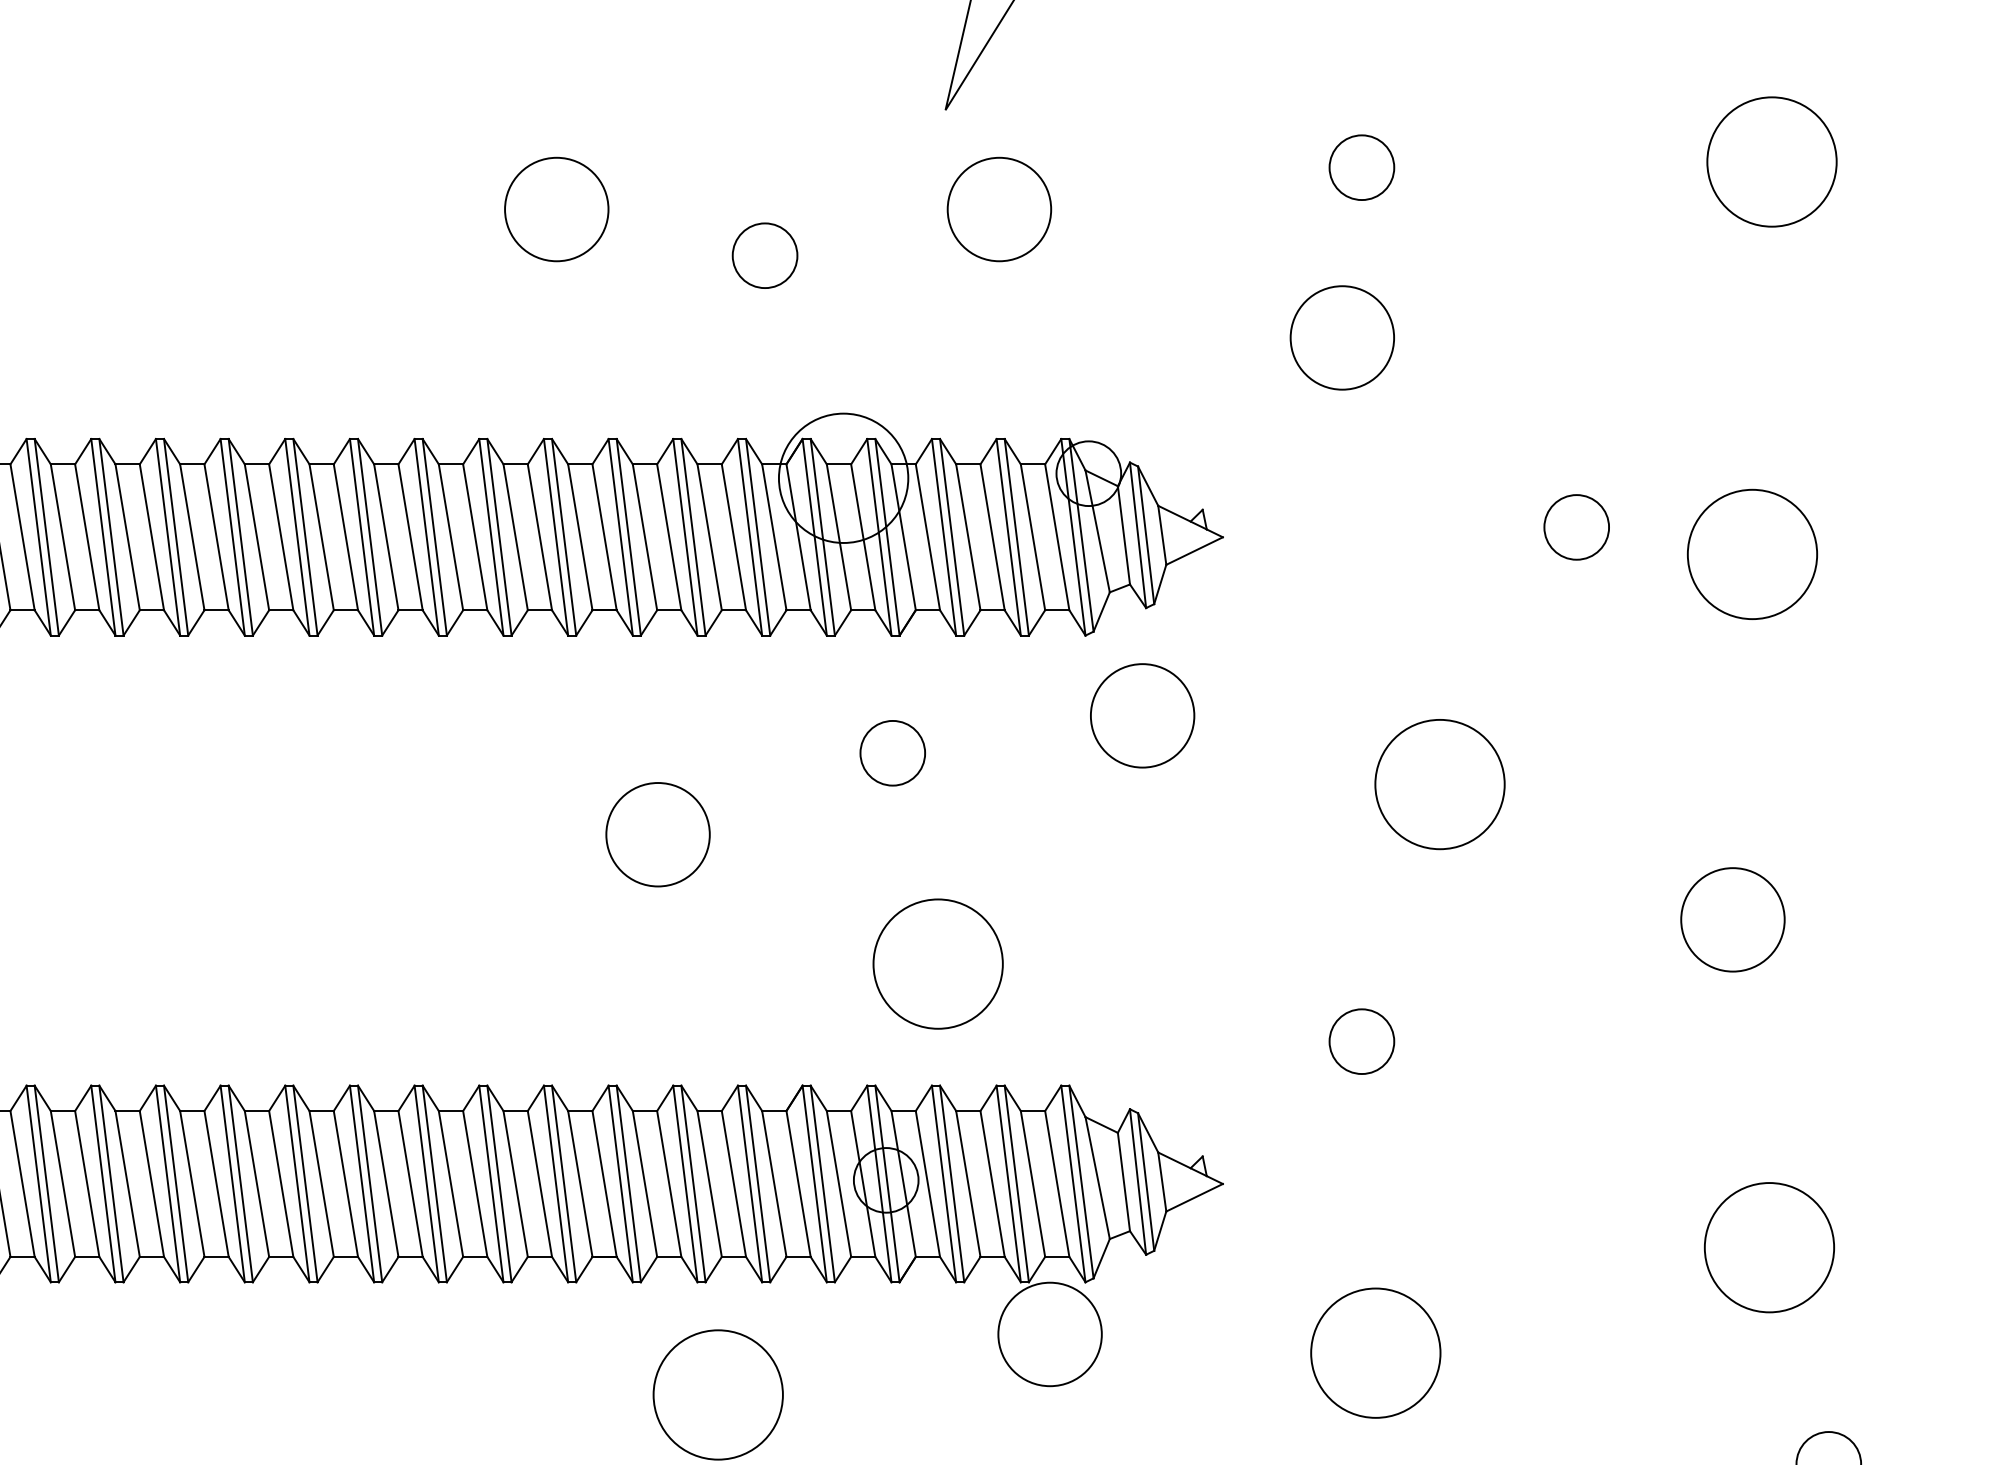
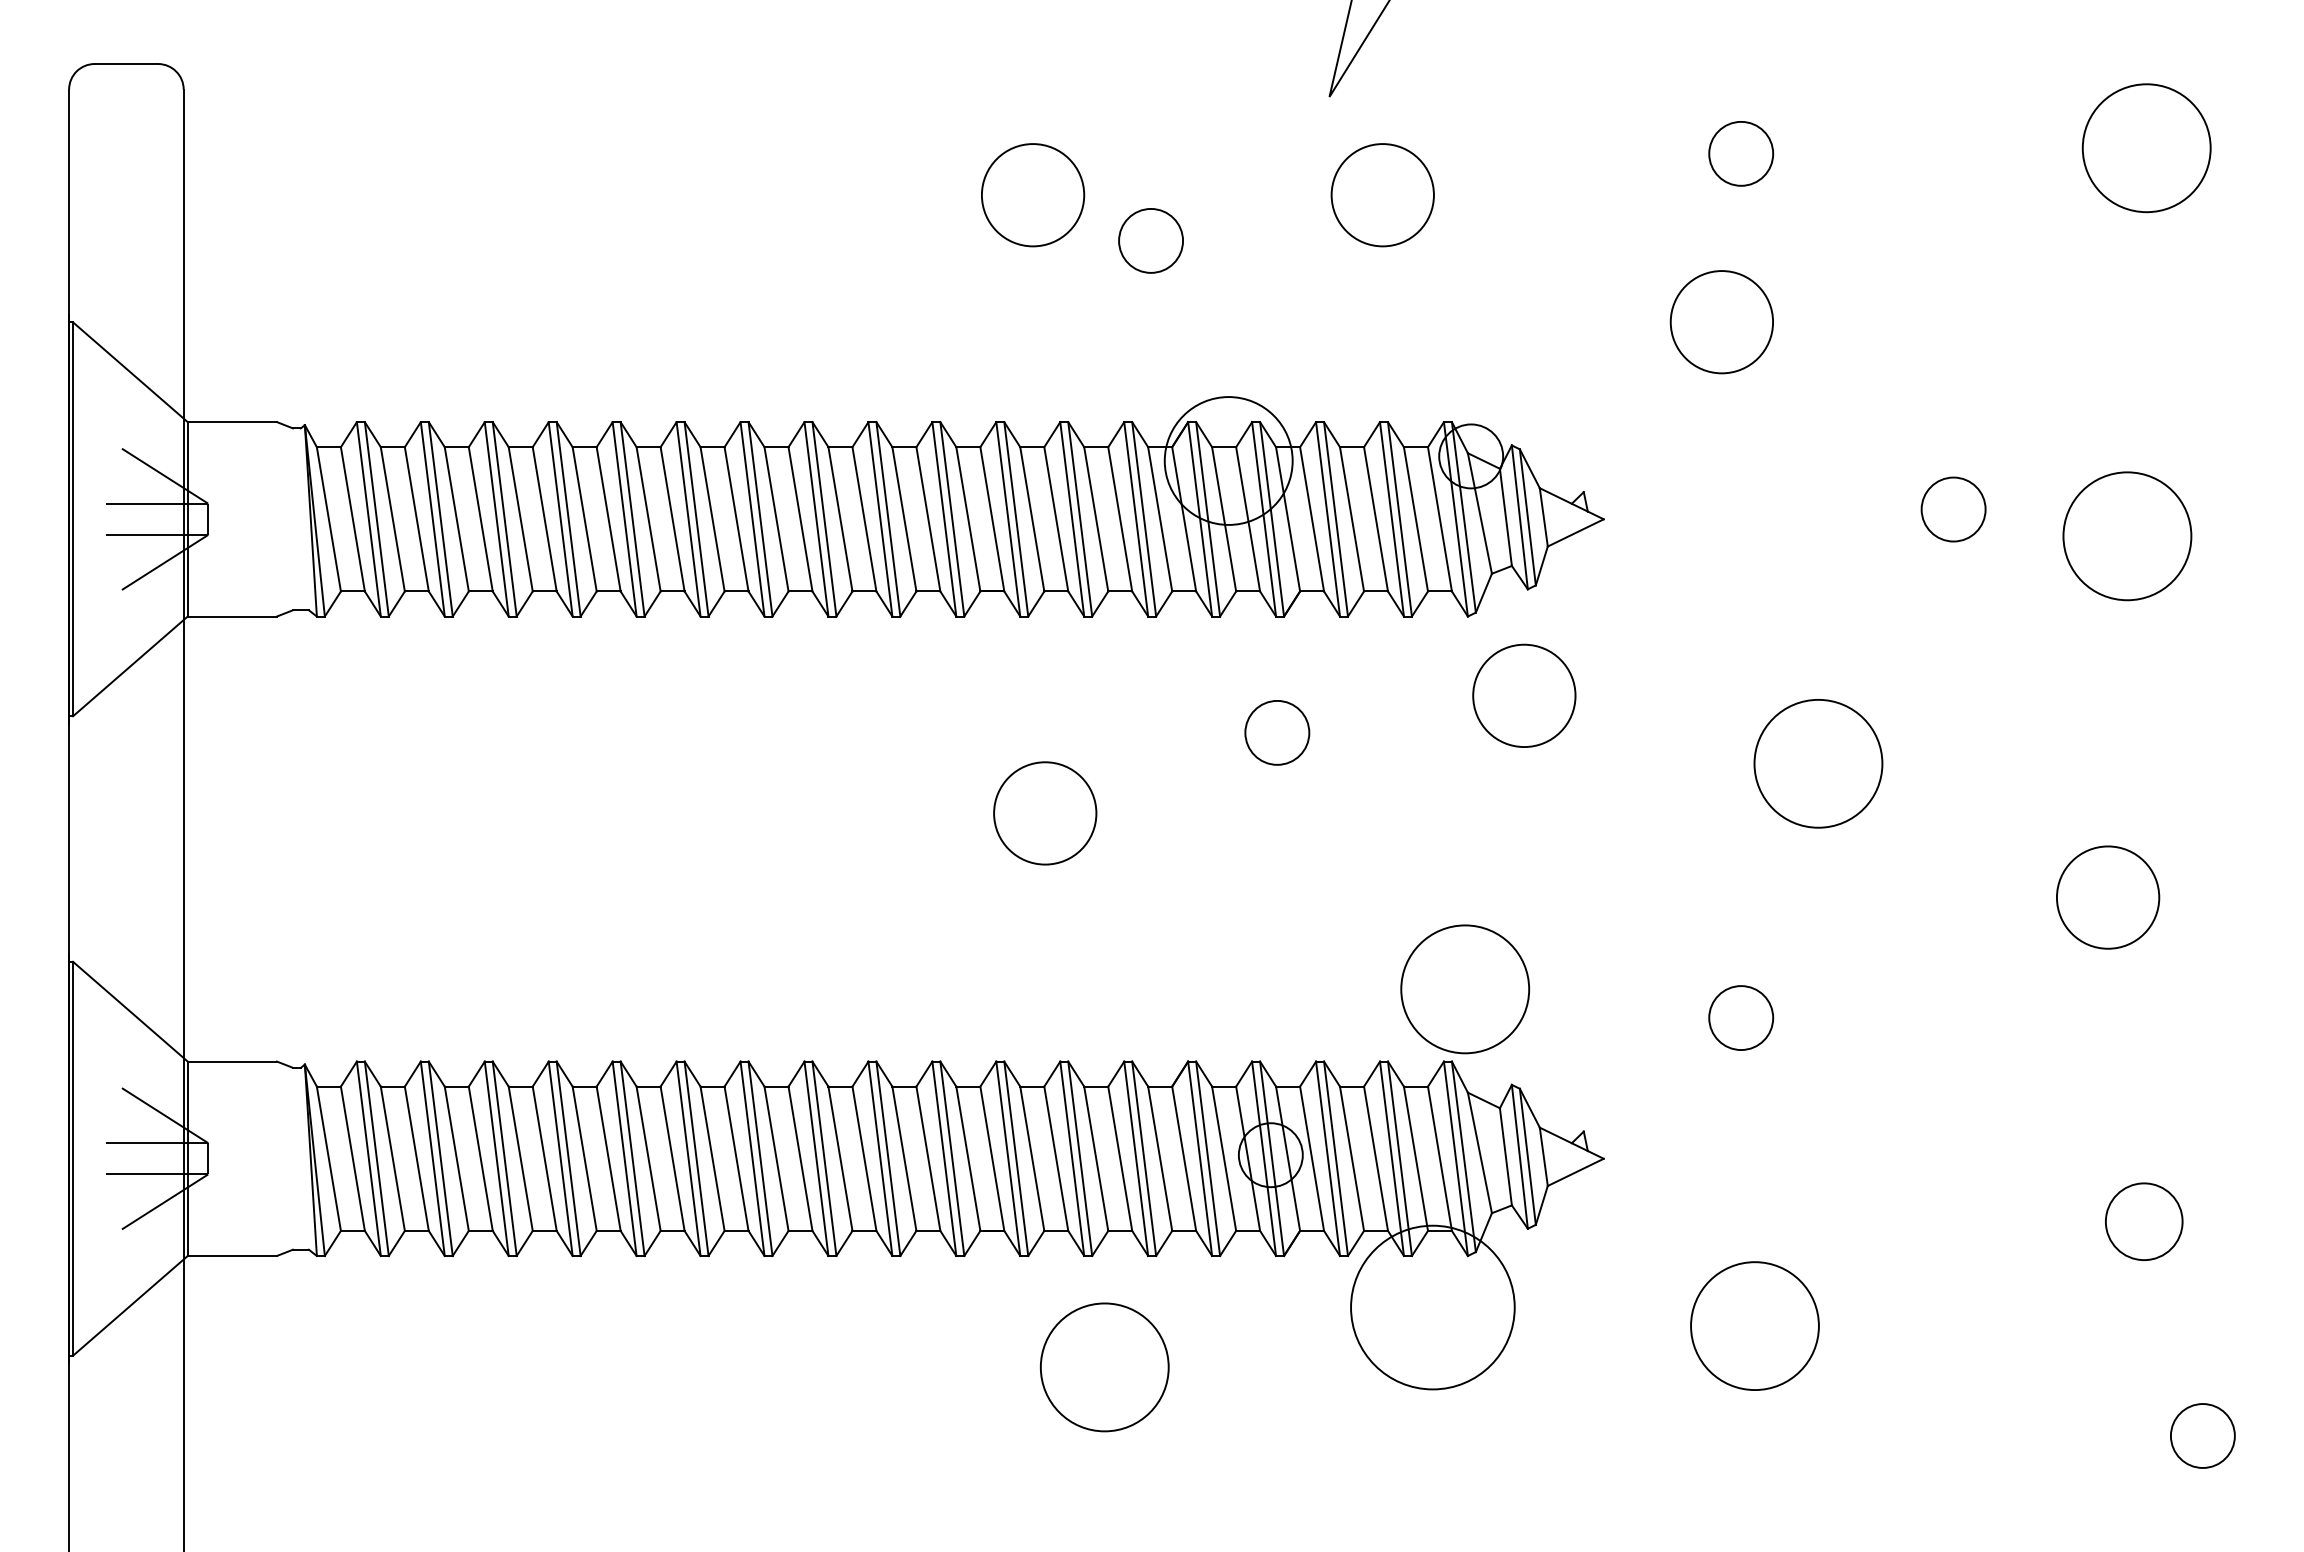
circle: (557, 209) -> (1033, 195), moved
circle: (938, 964) -> (1465, 989), moved
circle: (1769, 1247) -> (2144, 1221), size x0.6
circle: (1049, 1334) -> (1432, 1307), size x1.6

